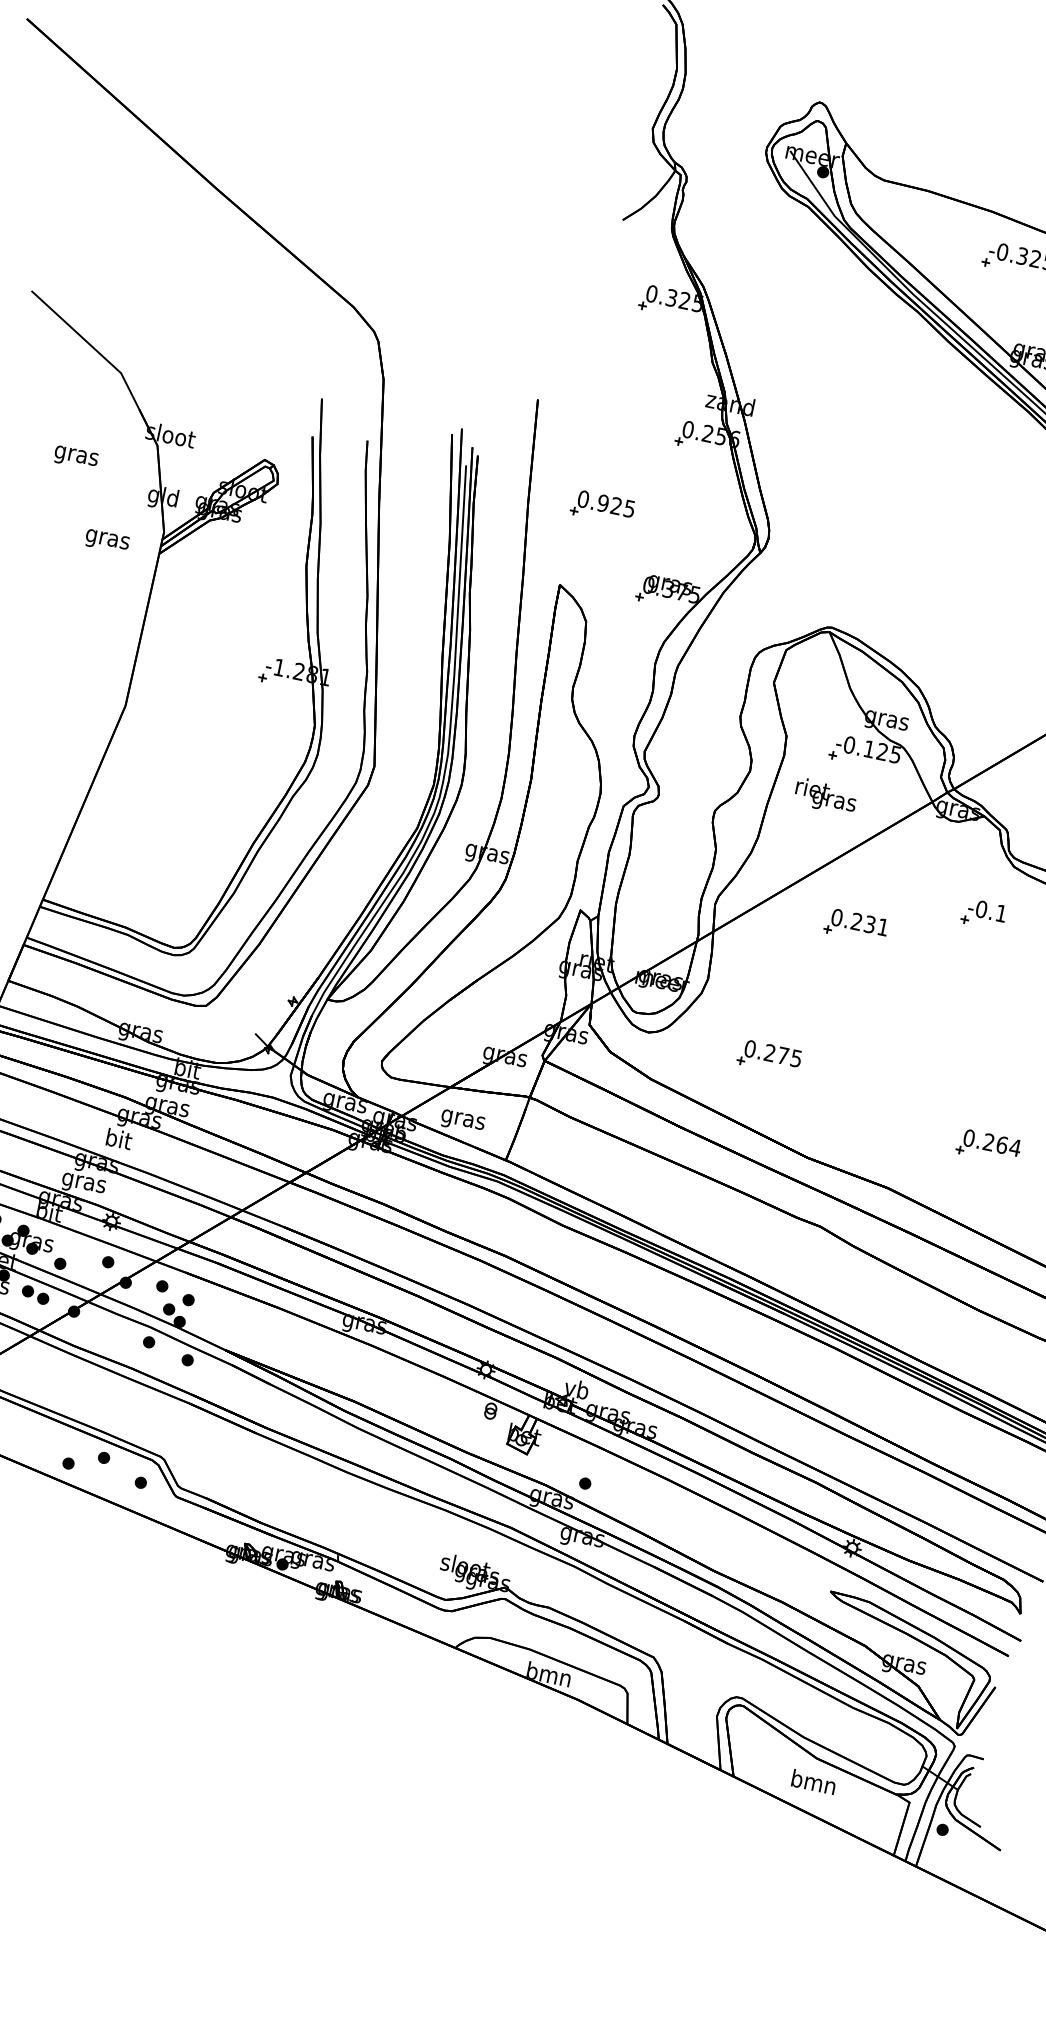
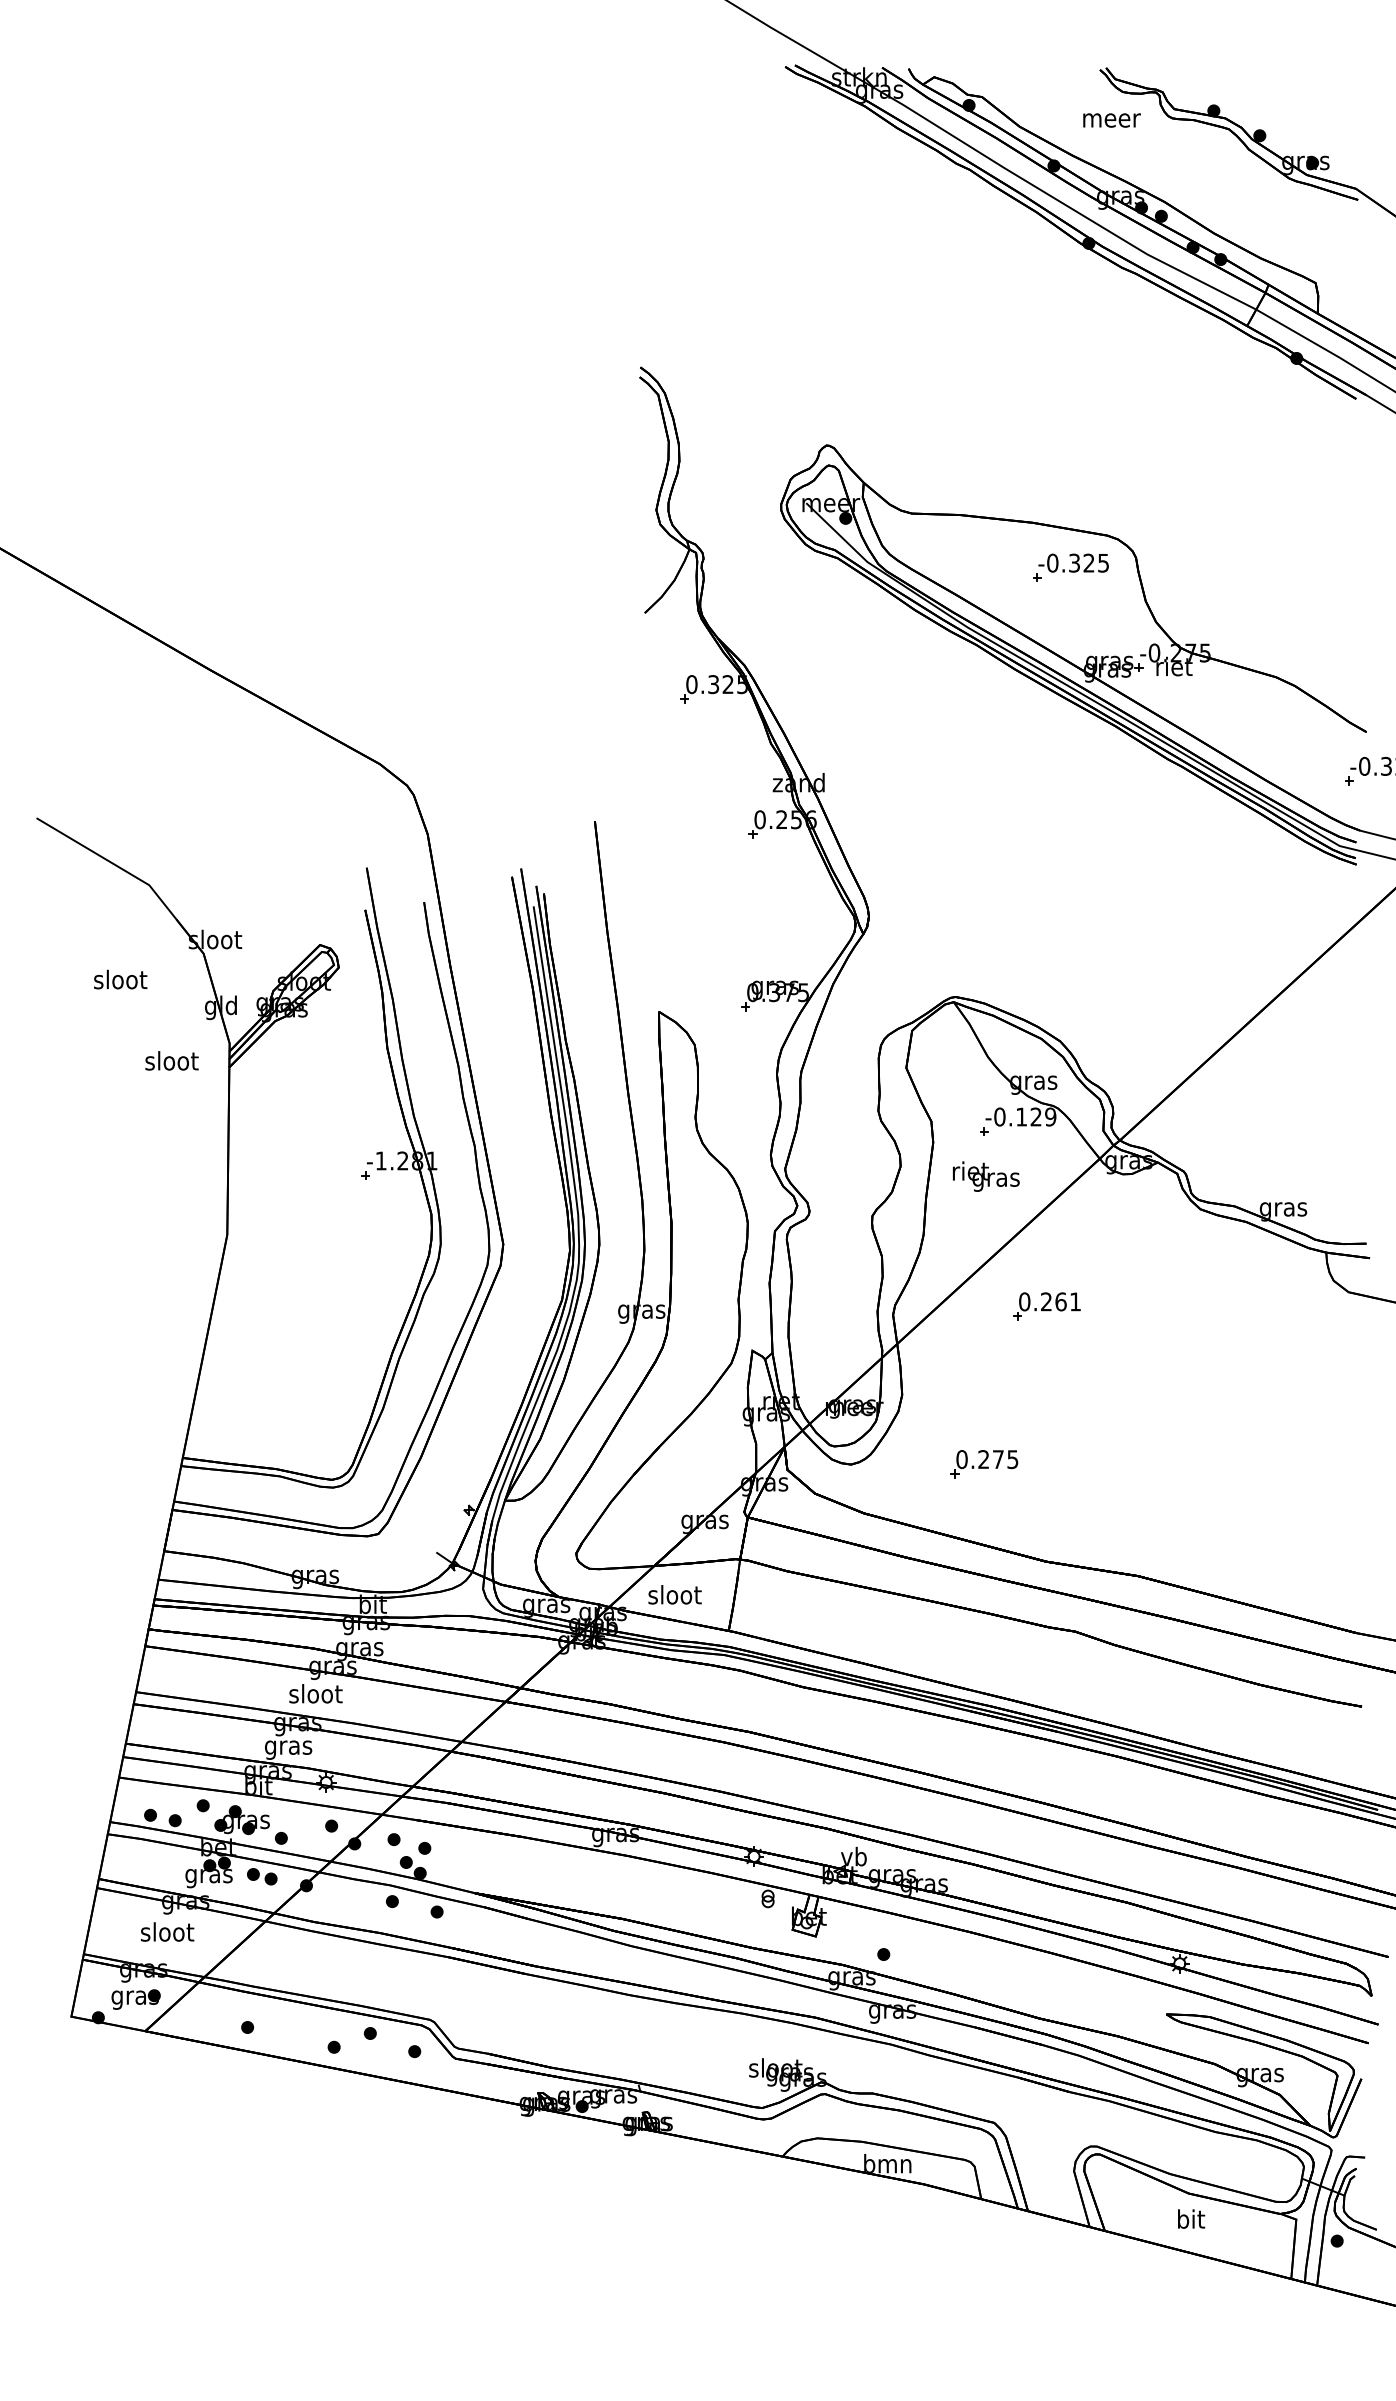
text: (76, 455) -> (120, 981), gras -> sloot
part: (602, 507) -> (686, 920), removed
text: (107, 539) -> (171, 1063), gras -> sloot
text: (895, 754) -> (1050, 1116), -0.125 -> -0.129
part: (983, 913) -> (1178, 1265), removed
text: (869, 924) -> (1060, 1301), 0.231 -> 0.261
text: (462, 1119) -> (674, 1597), gras -> sloot
text: (118, 1138) -> (315, 1693), bit -> sloot
part: (988, 1147) -> (1235, 1510), removed
text: (813, 1781) -> (1190, 2218), bmn -> bit

